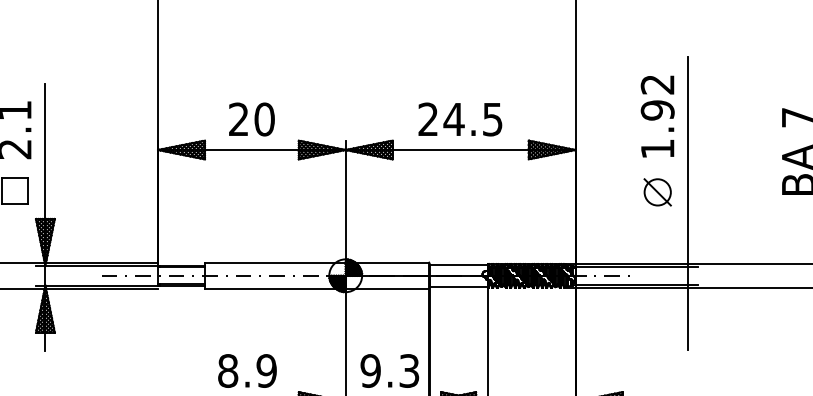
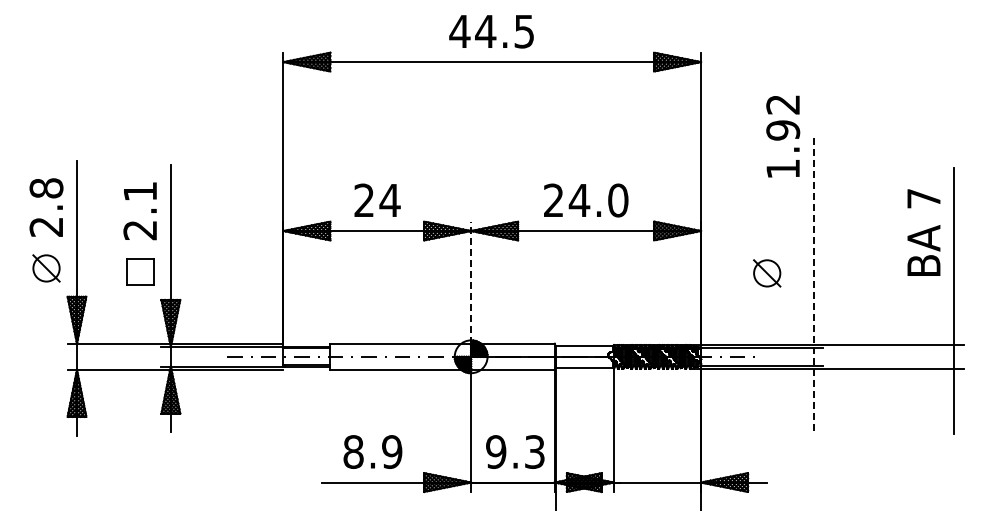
text: (658, 116) -> (783, 136), moved
text: (264, 119) -> (389, 200), 20 -> 24
text: (493, 119) -> (618, 200), 24.5 -> 24.0
part: (658, 192) -> (767, 273), moved
line: (346, 201) -> (471, 282), solid -> dashed
line: (688, 203) -> (813, 284), solid -> dashed

